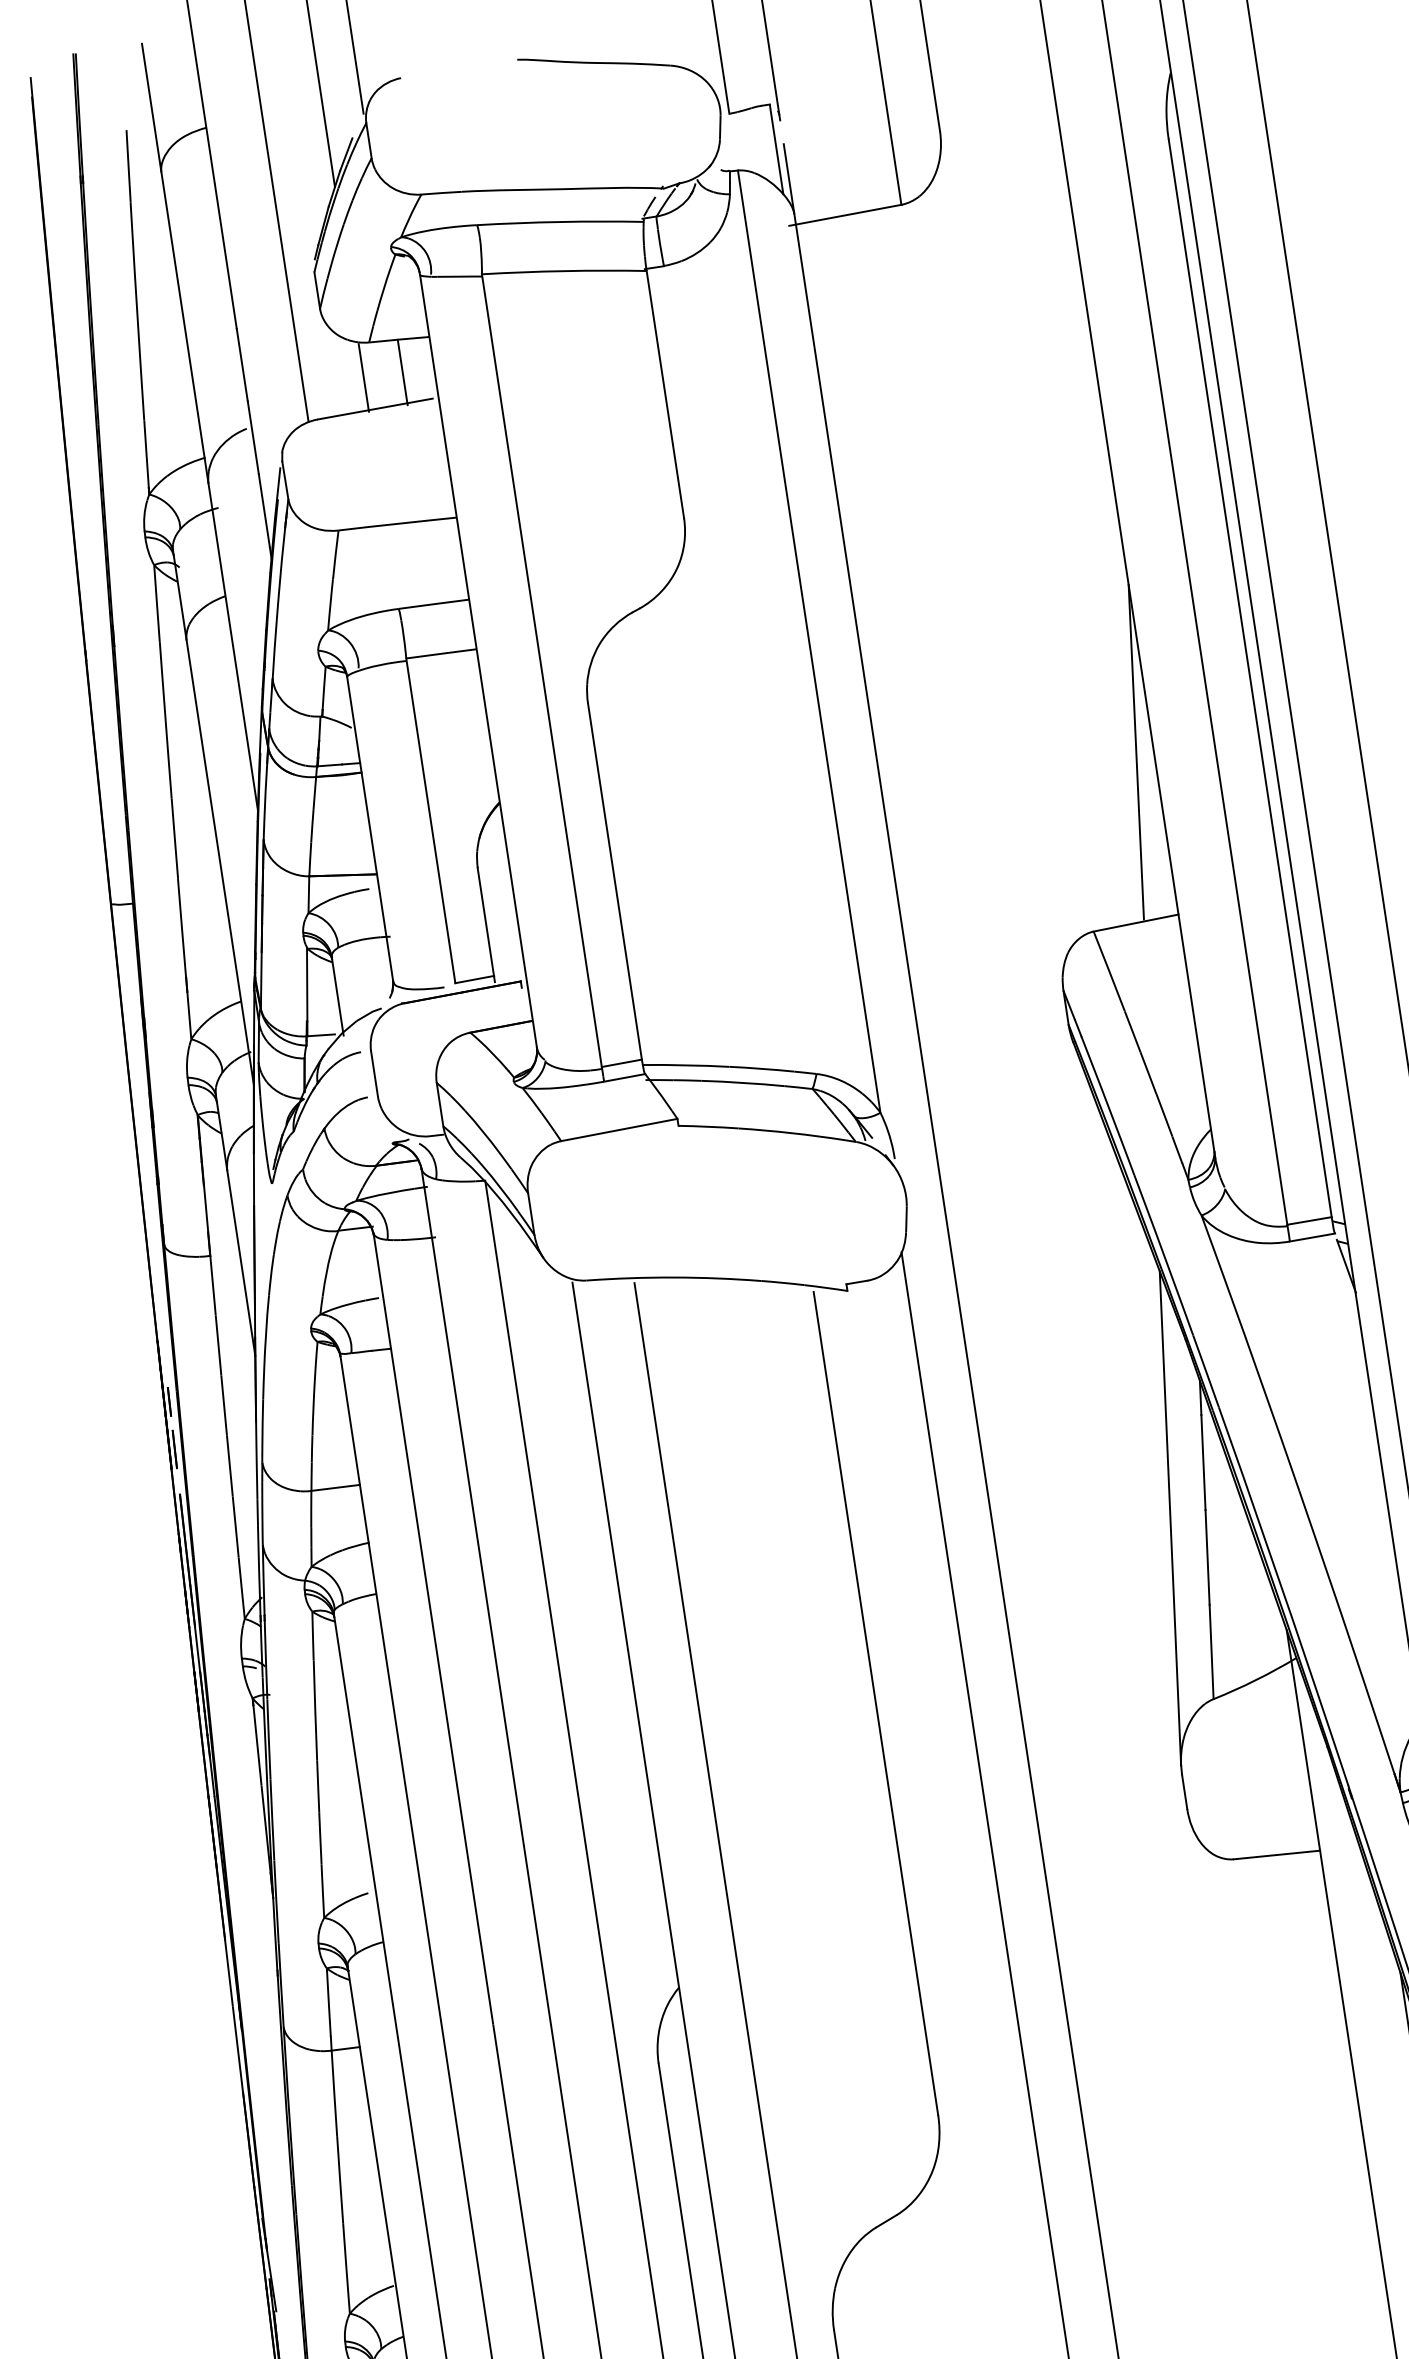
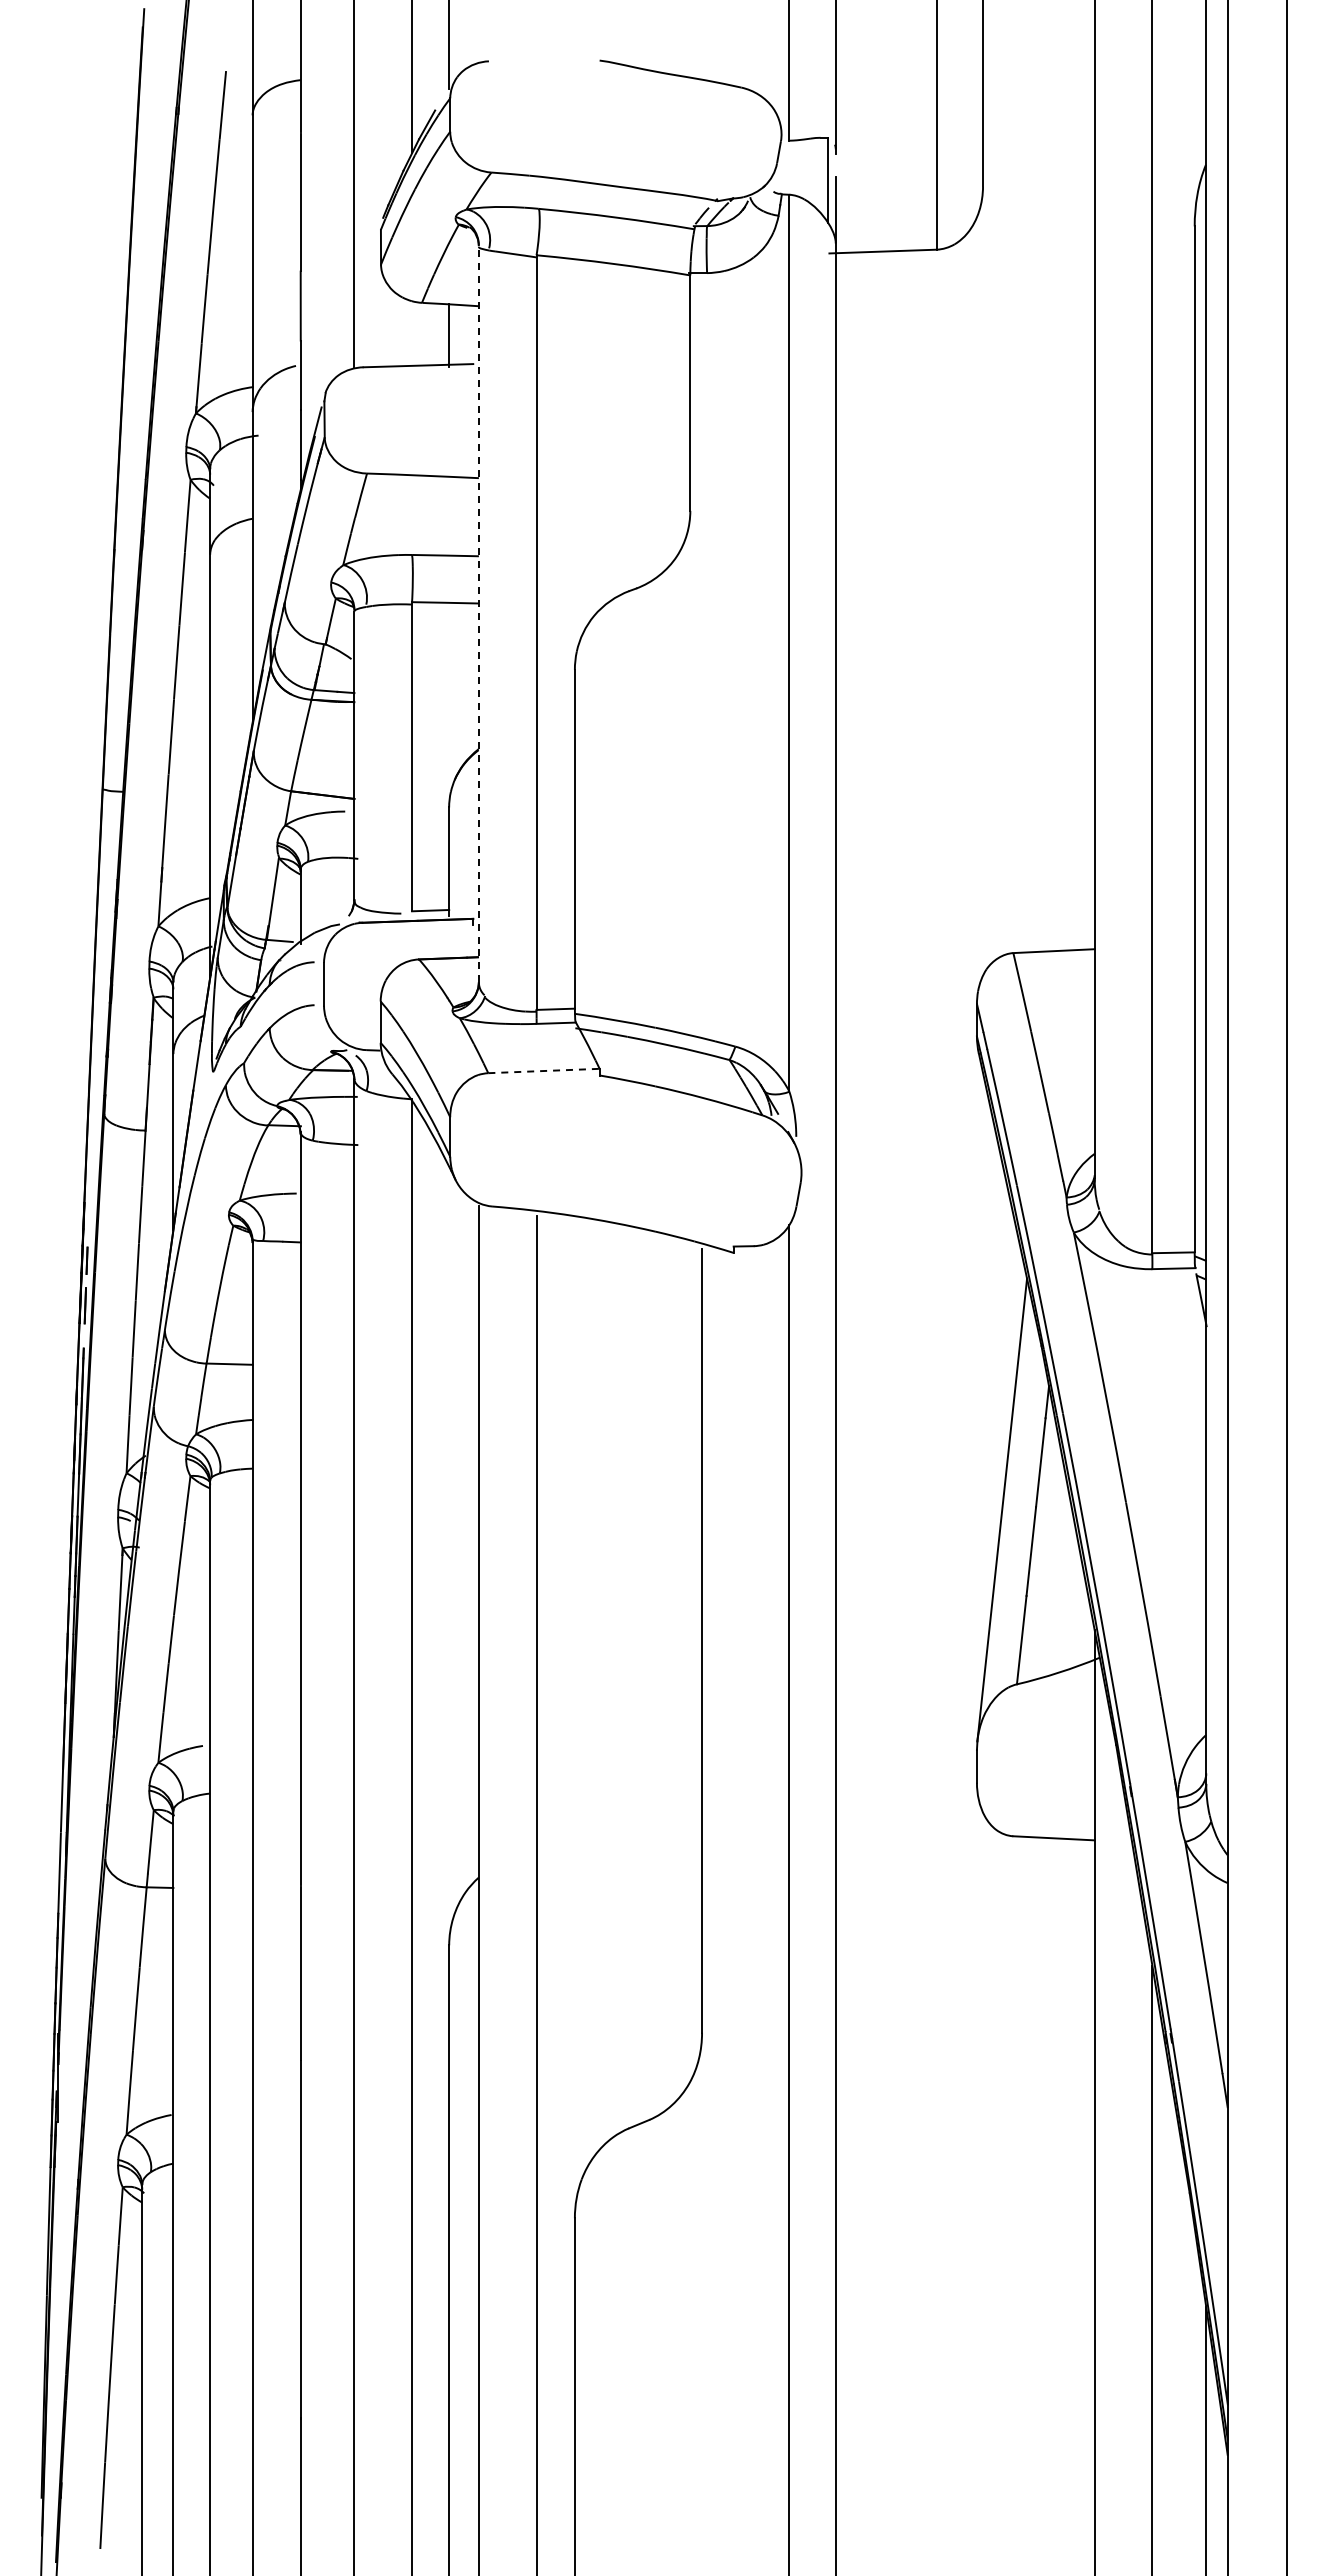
line: (364, 377) -> (412, 334), removed
line: (478, 660) -> (478, 614), solid -> dashed
line: (1135, 751) -> (1077, 791), removed
line: (618, 1130) -> (543, 1071), solid -> dashed

